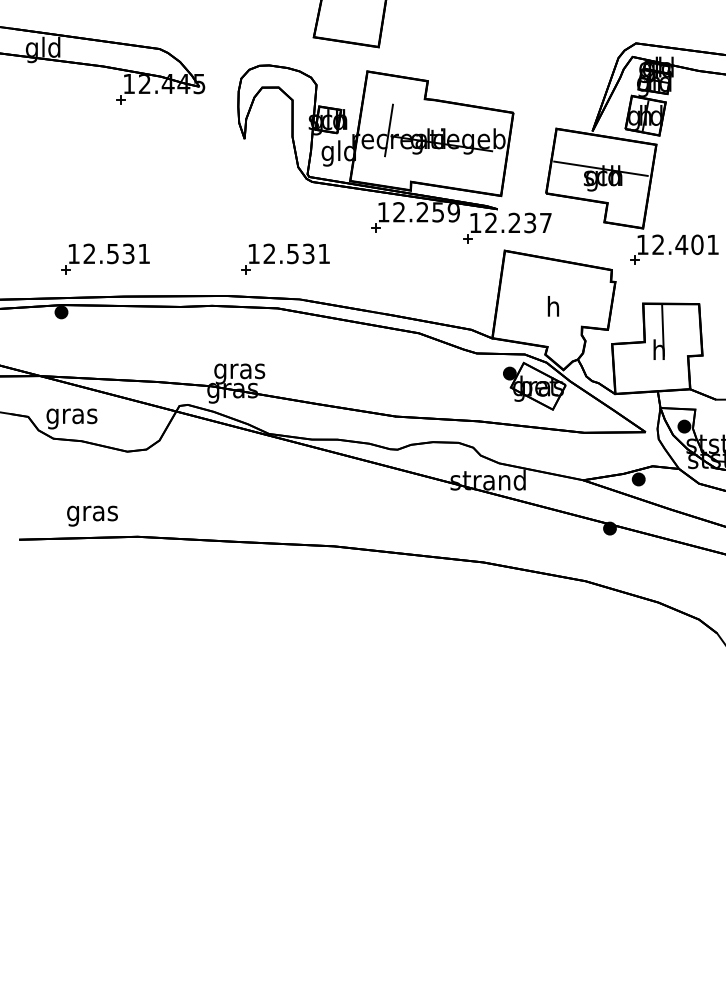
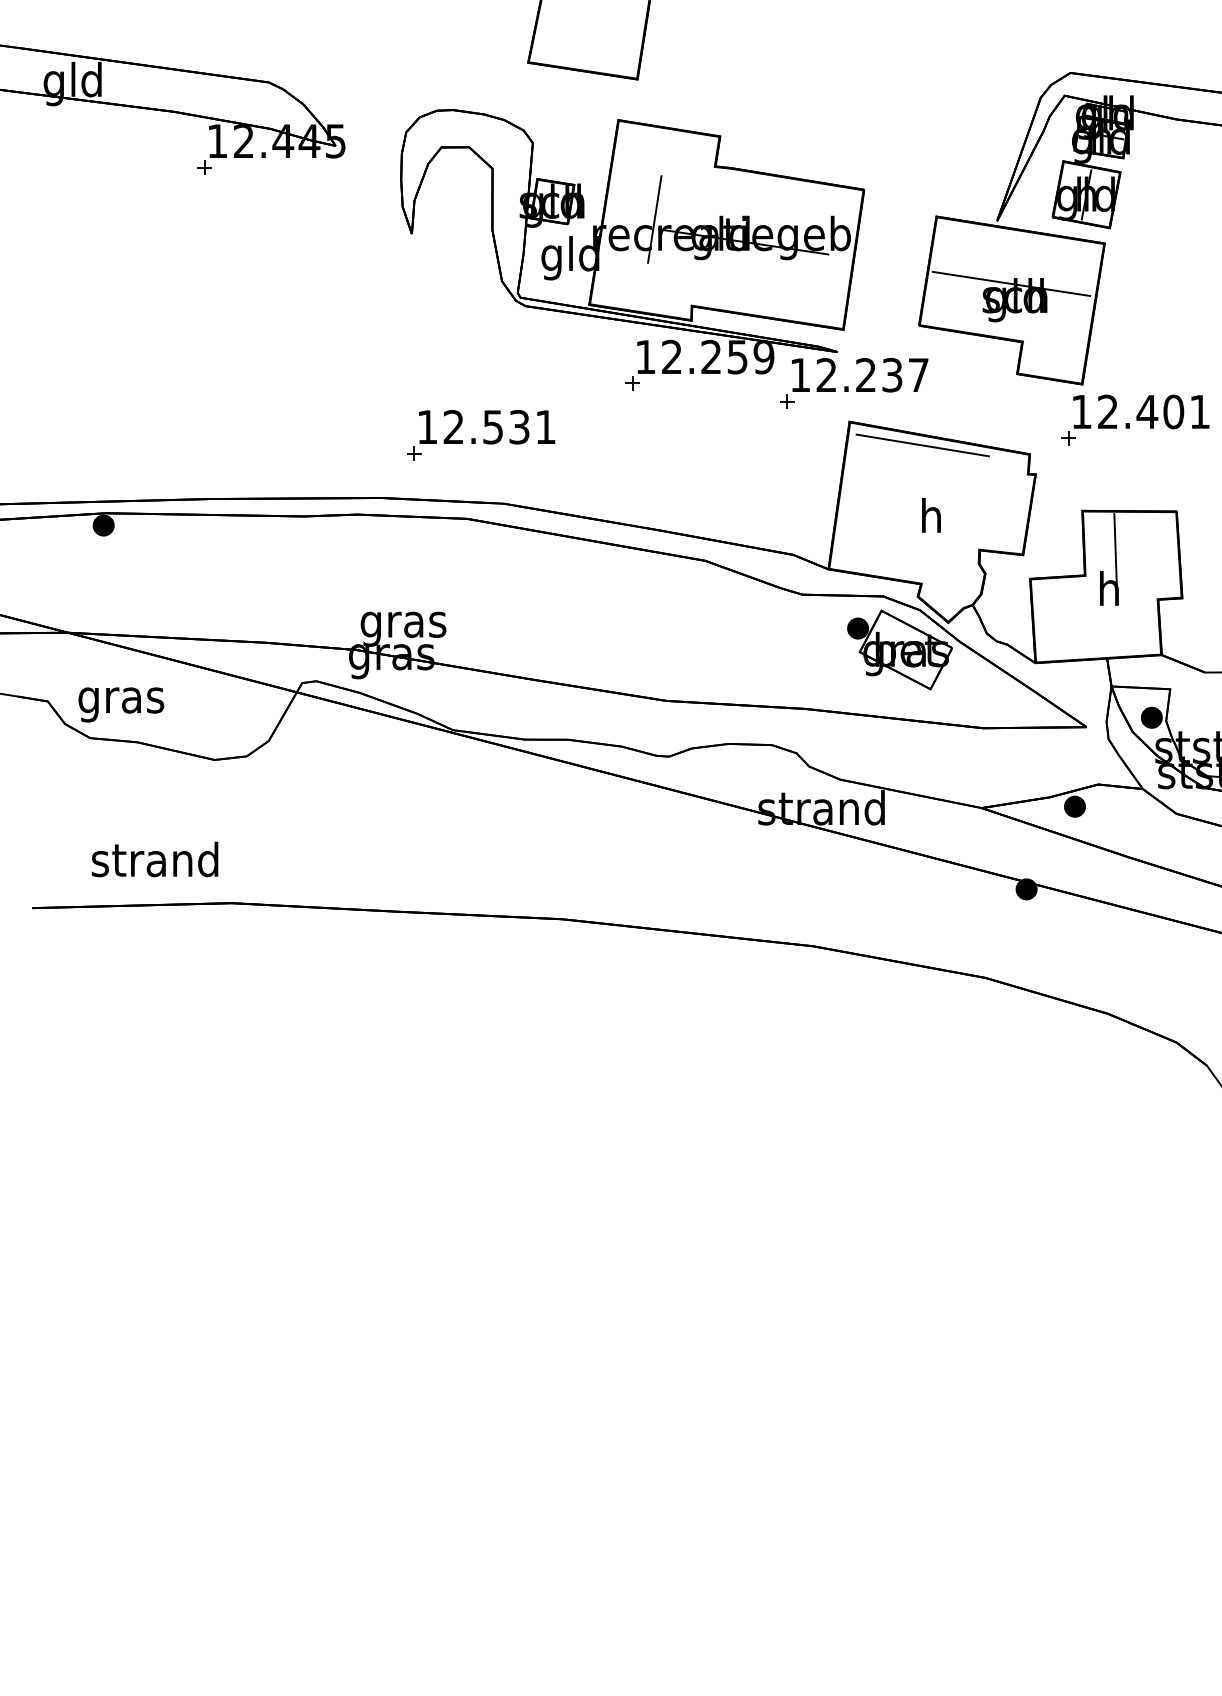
part: (105, 258) -> (177, 434), removed
line: (547, 264) -> (921, 445), added
text: (91, 513) -> (154, 863), gras -> strand

